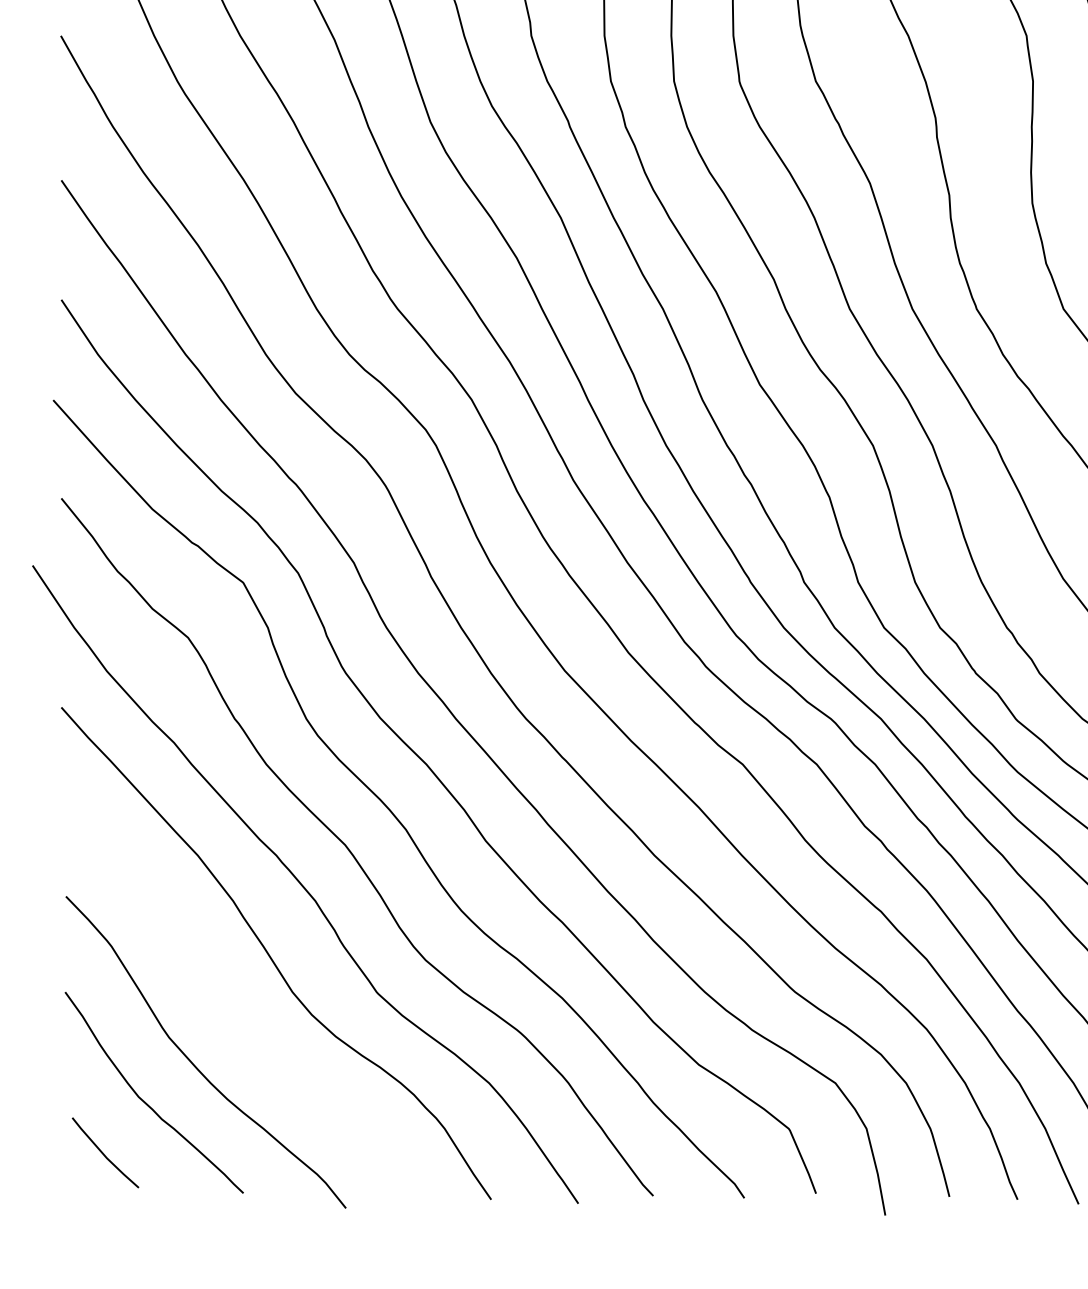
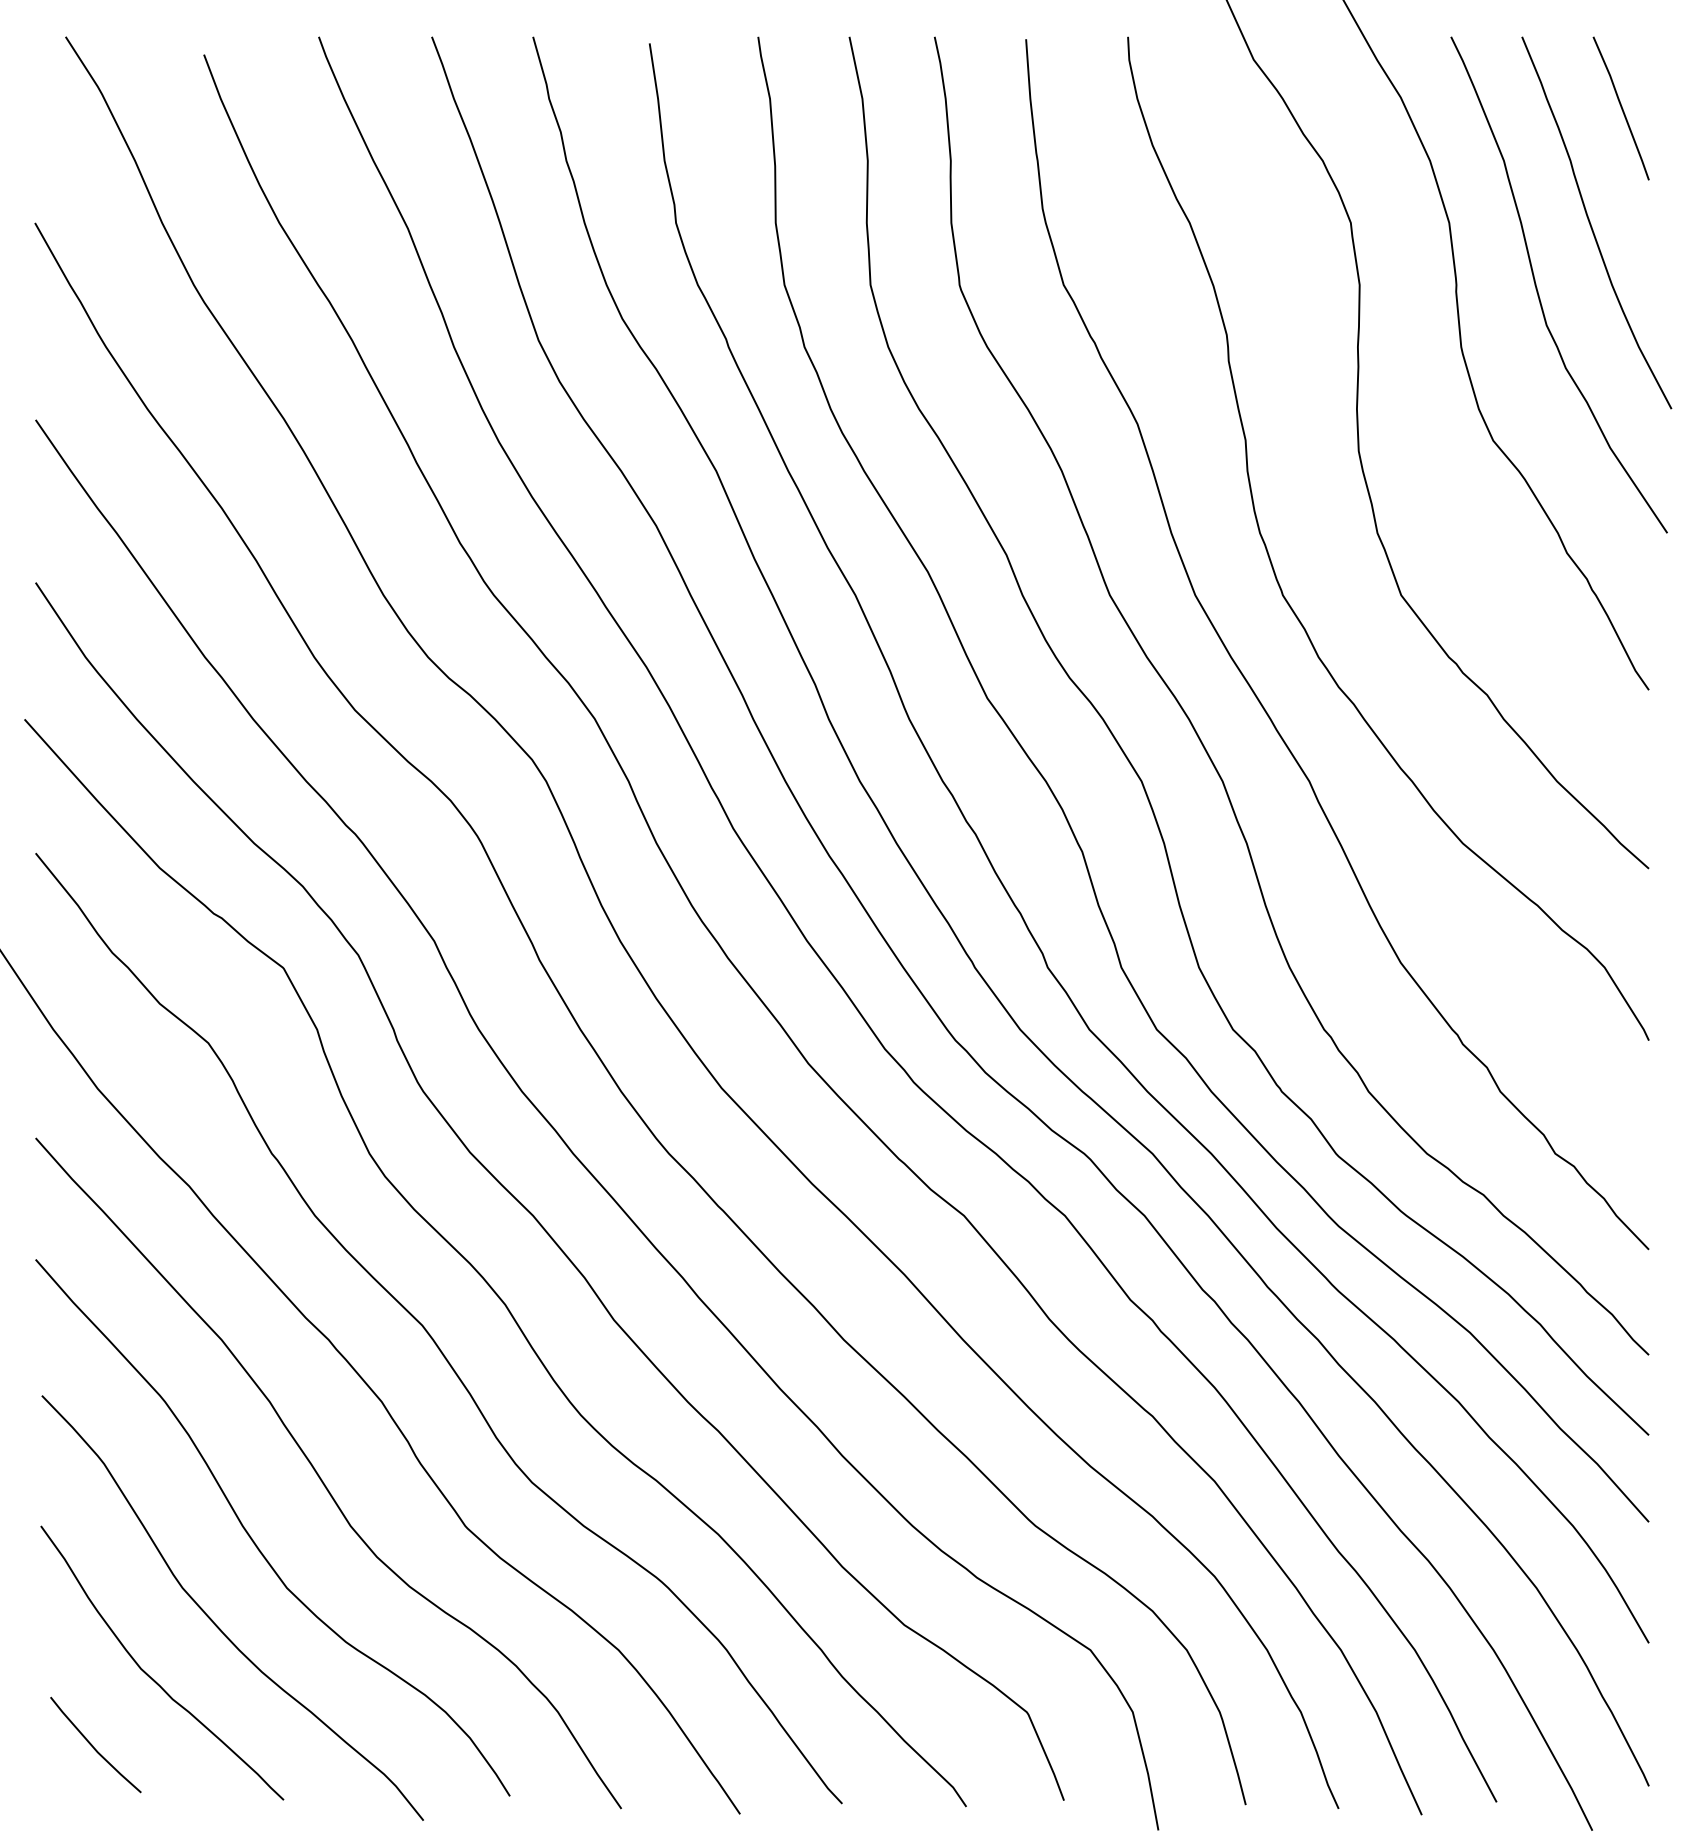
curve: (222, 1004) -> (255, 1542), added

